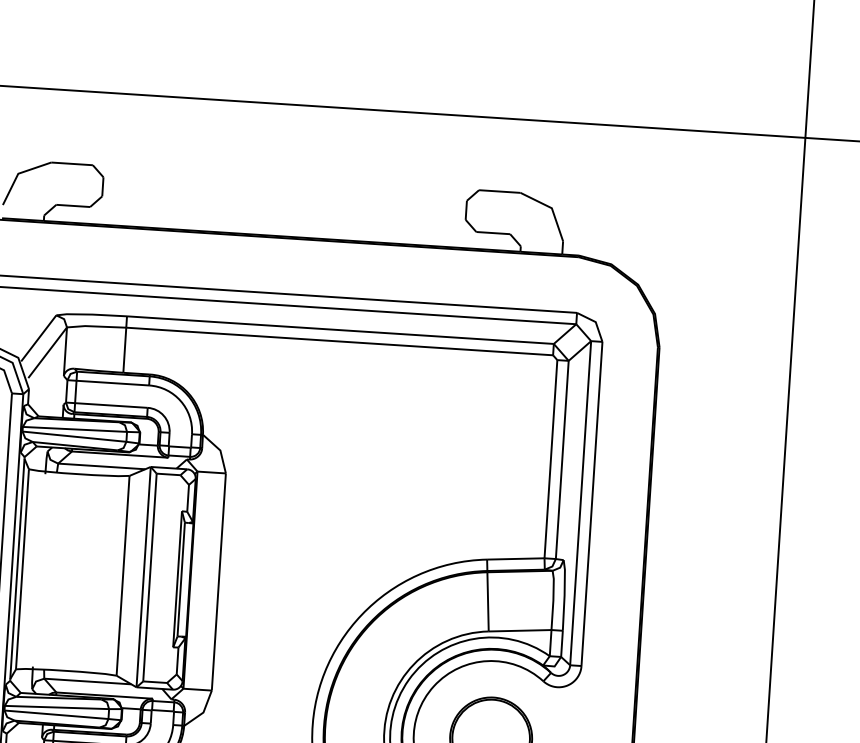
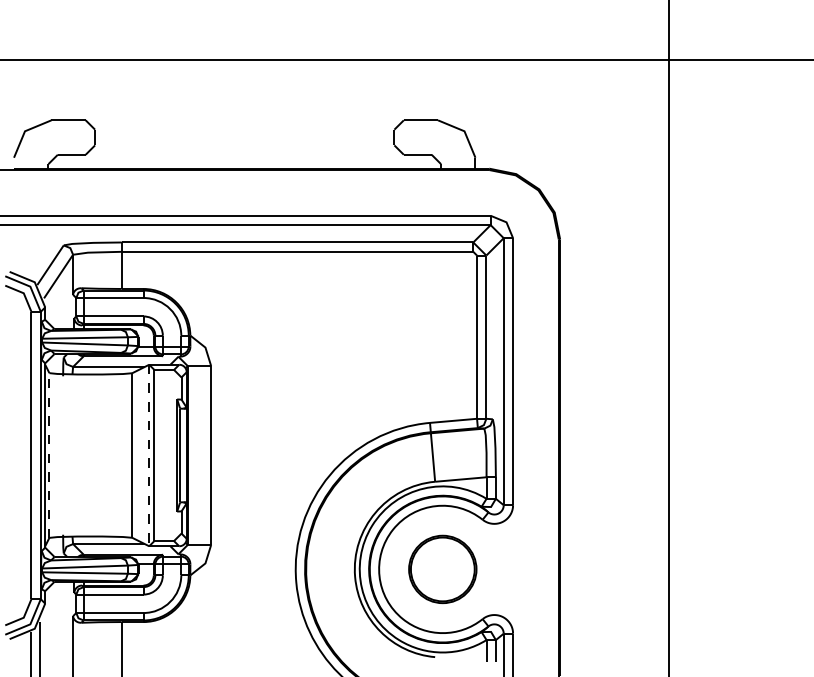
line: (22, 569) -> (49, 455), solid -> dashed
line: (143, 577) -> (149, 455), solid -> dashed

